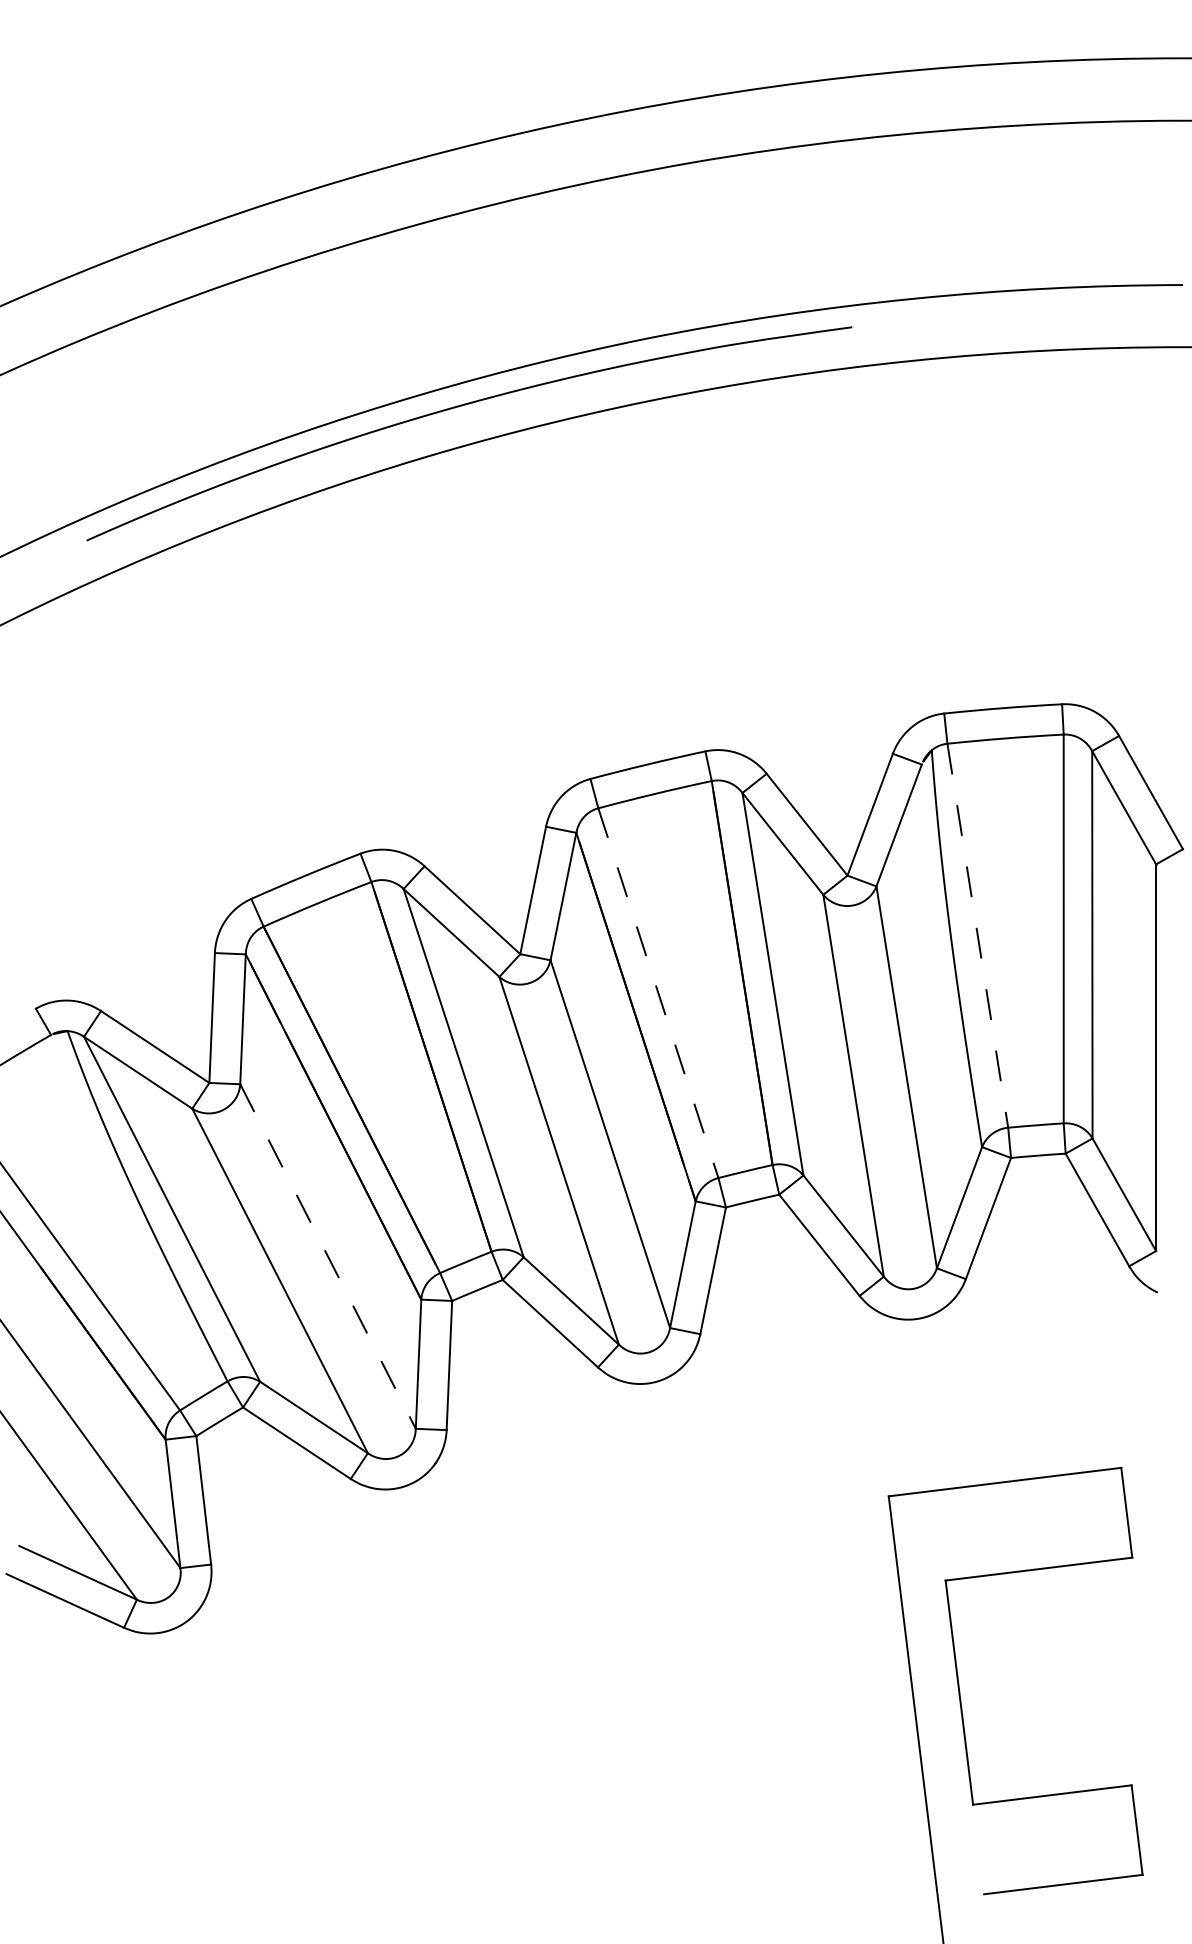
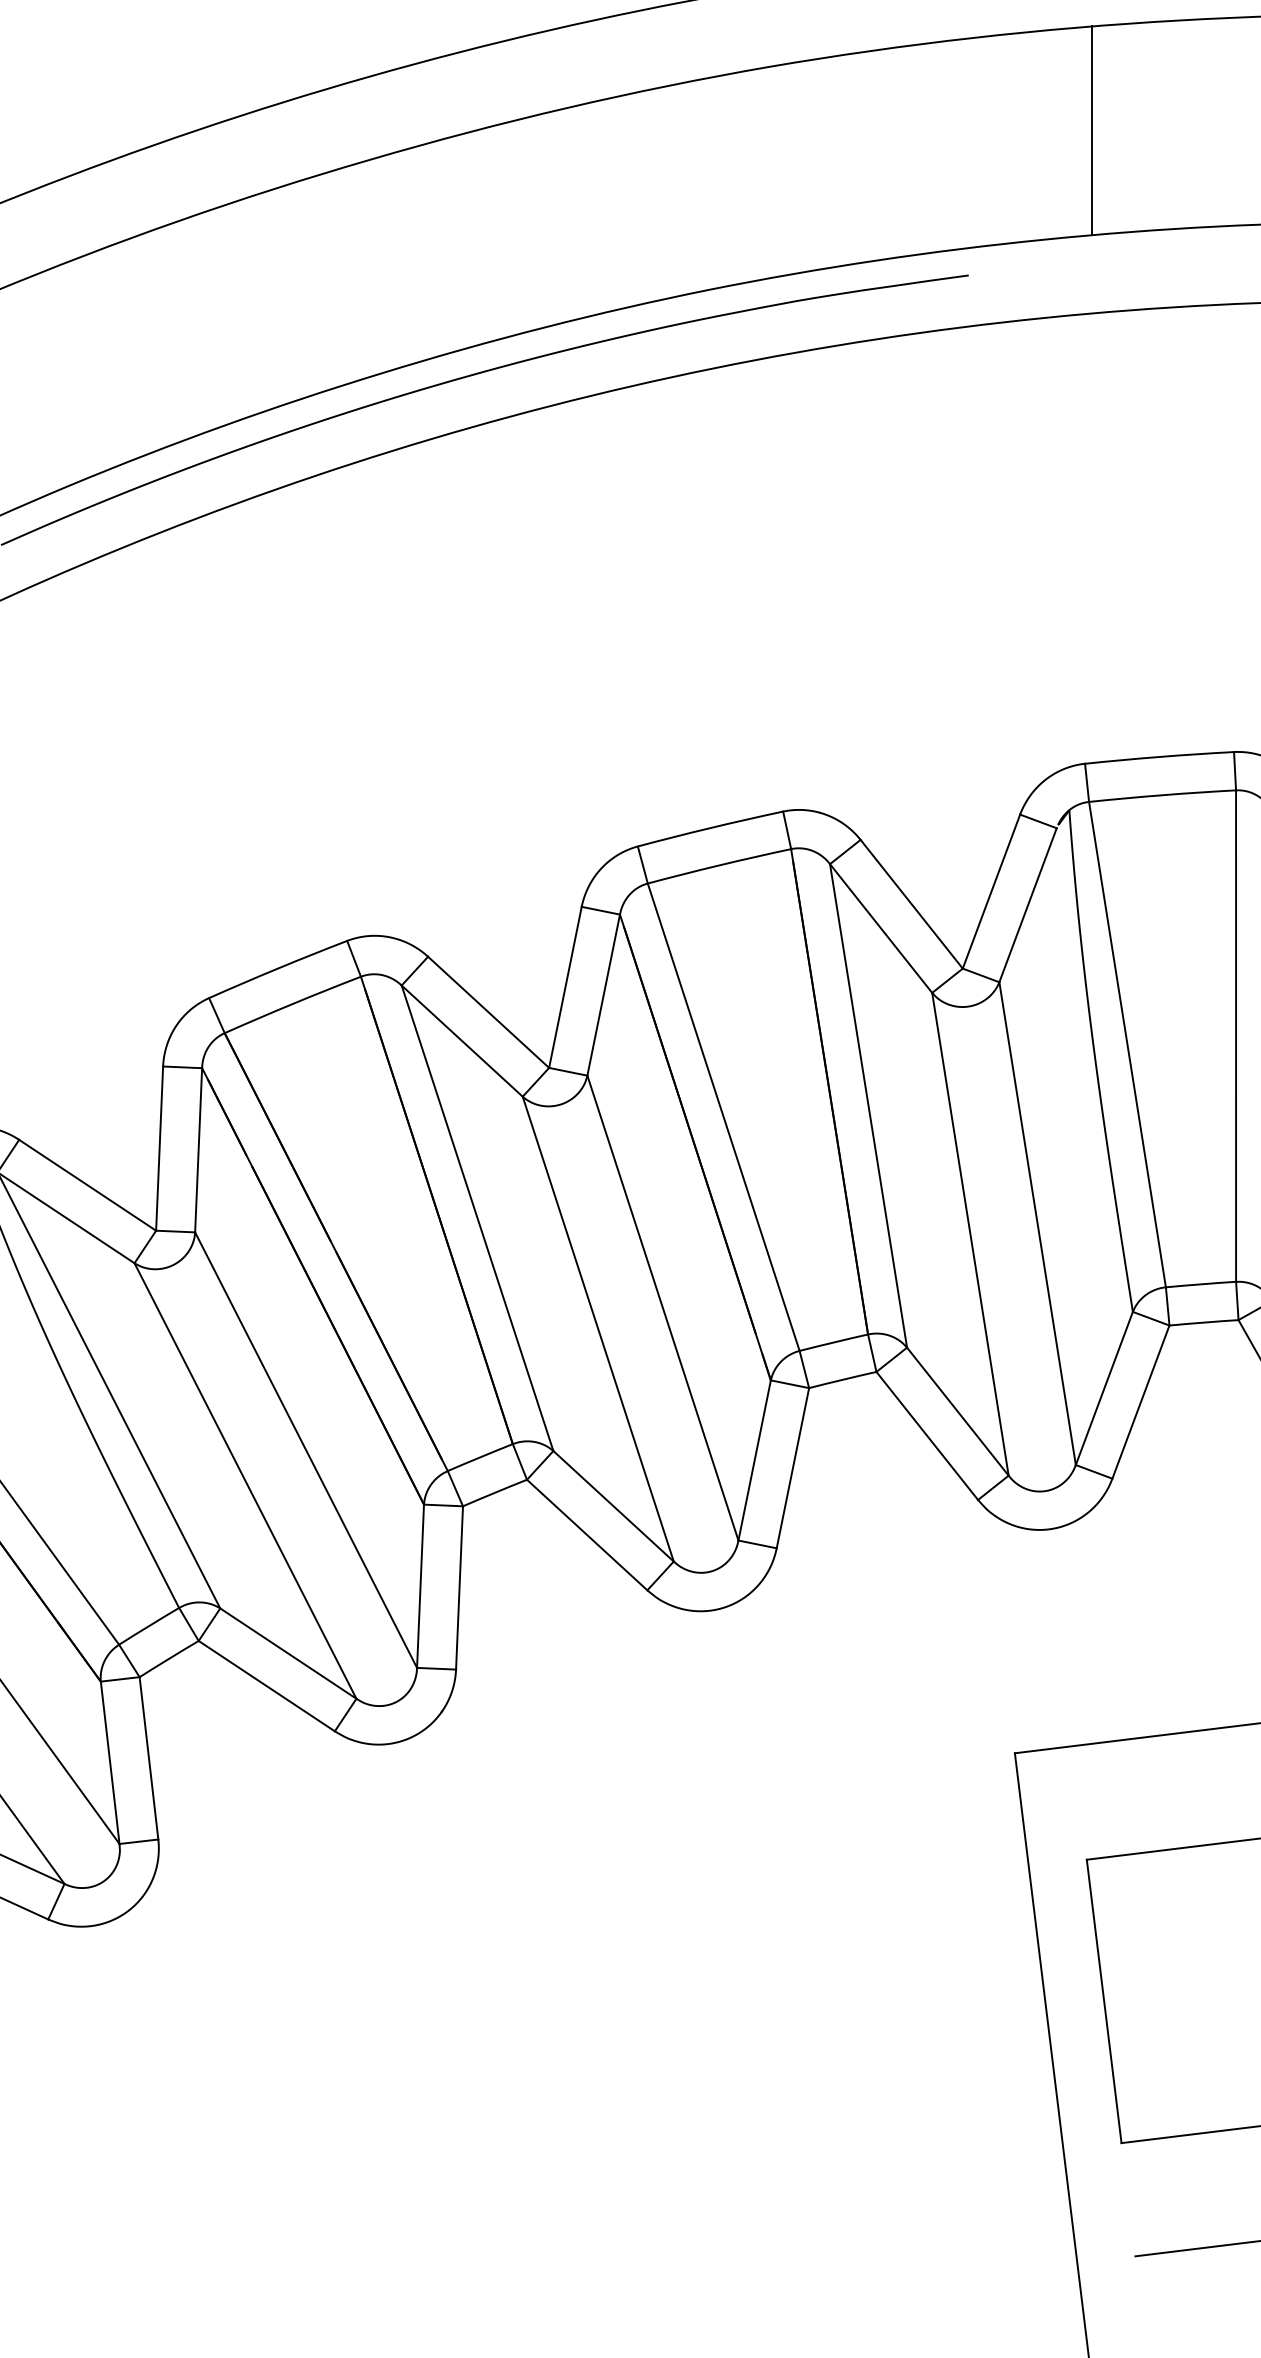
line: (950, 212) -> (1092, 130), added
line: (977, 936) -> (1127, 1045), dashed -> solid
line: (658, 993) -> (723, 1117), dashed -> solid
line: (328, 1256) -> (306, 1450), dashed -> solid

